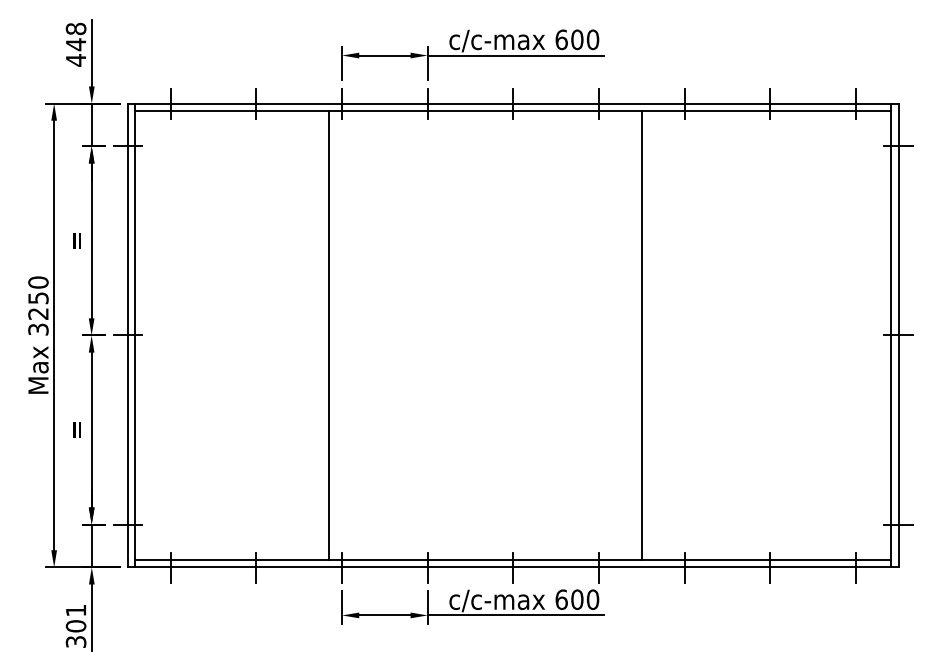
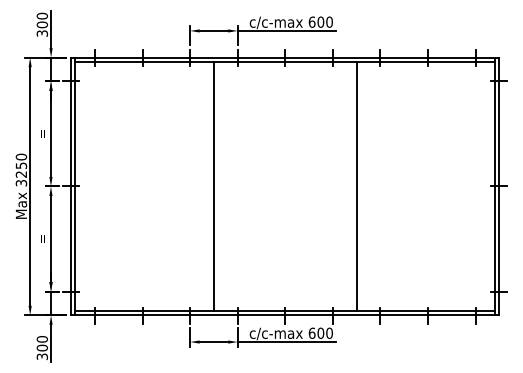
text: (76, 43) -> (42, 24), 448 -> 300
line: (328, 335) -> (213, 186), moved
text: (76, 610) -> (42, 339), 301 -> 300

